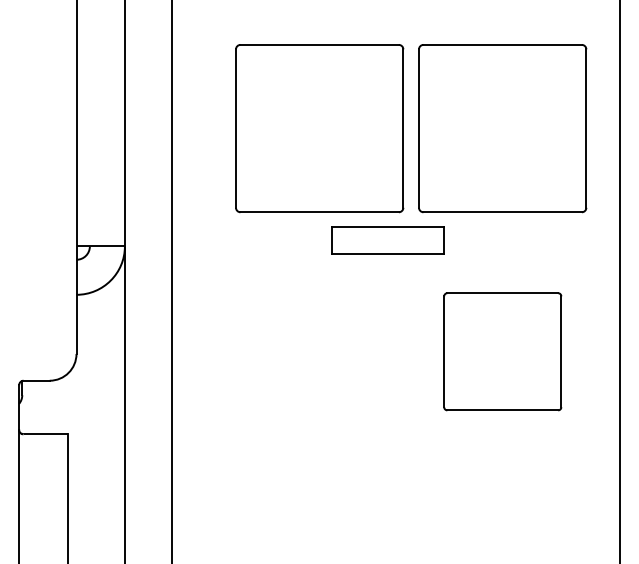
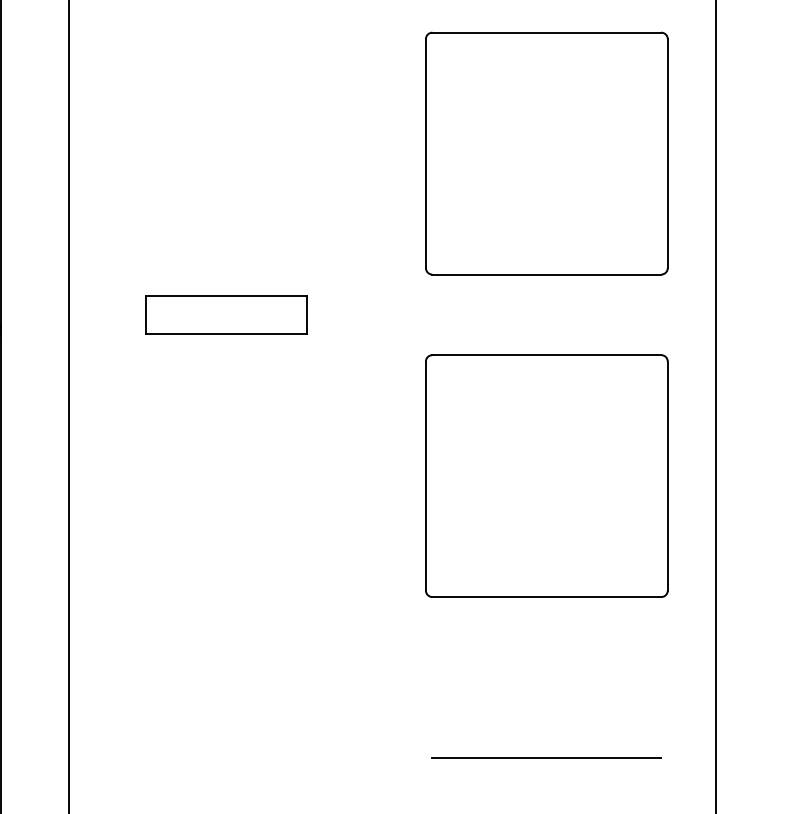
part: (319, 128) -> (282, 153), removed
part: (387, 240) -> (225, 315), moved
part: (502, 351) -> (546, 475), size x1.43
line: (502, 546) -> (546, 757), added

